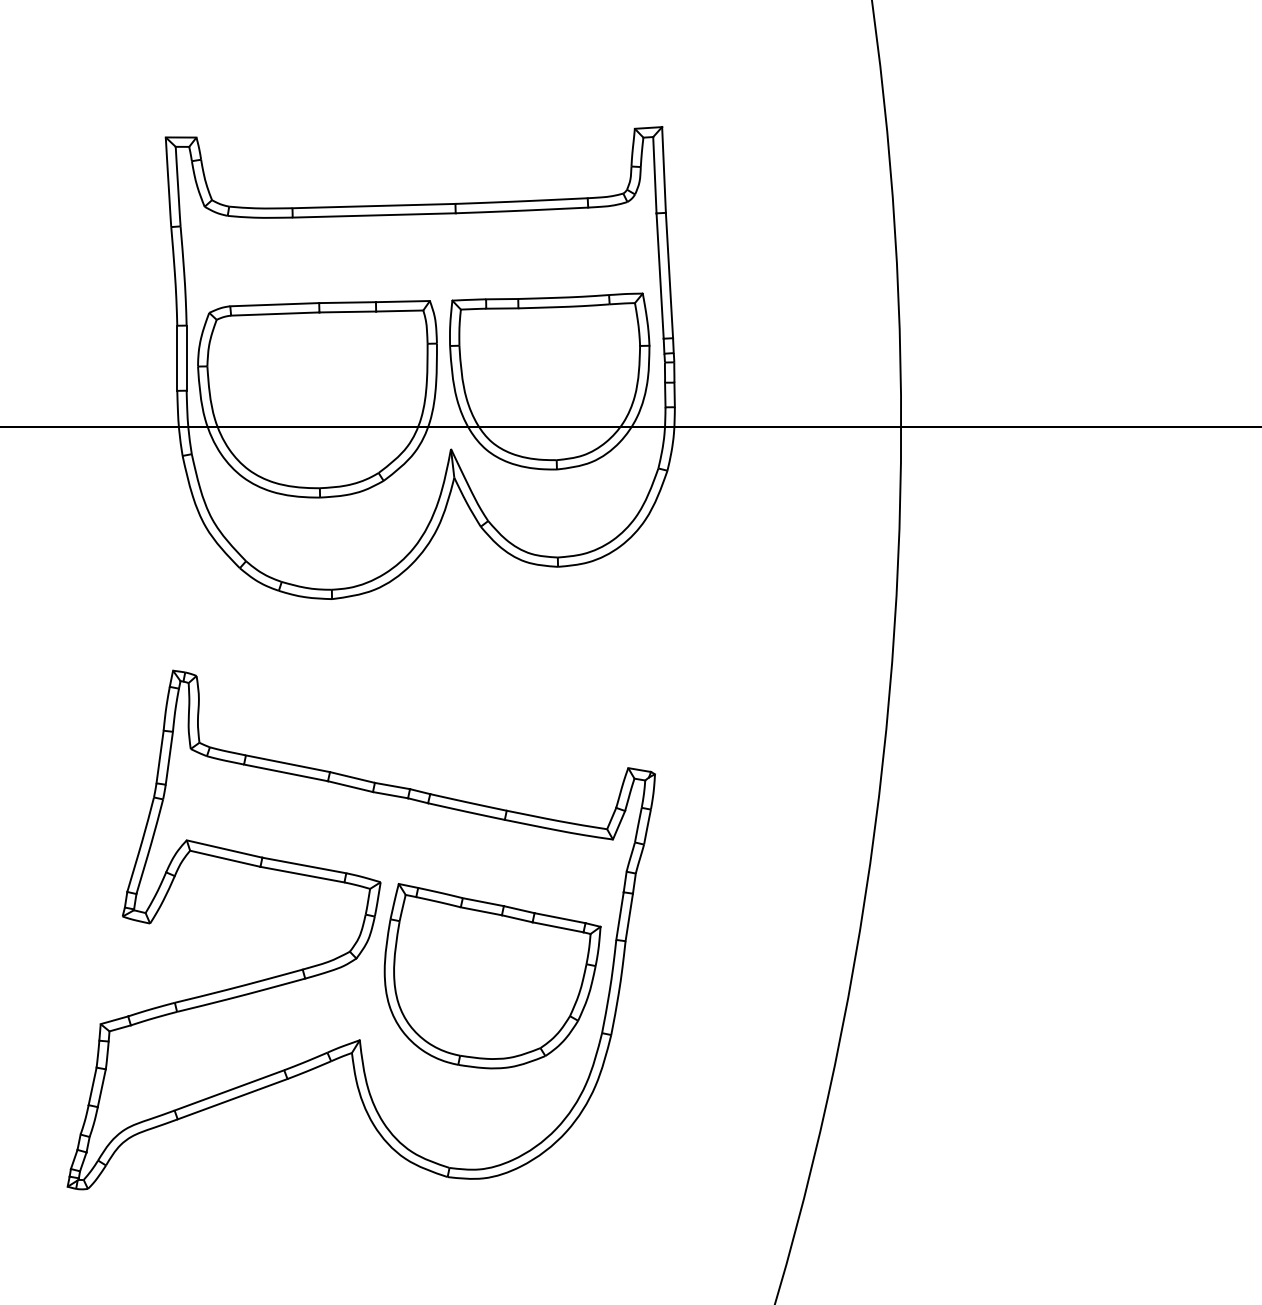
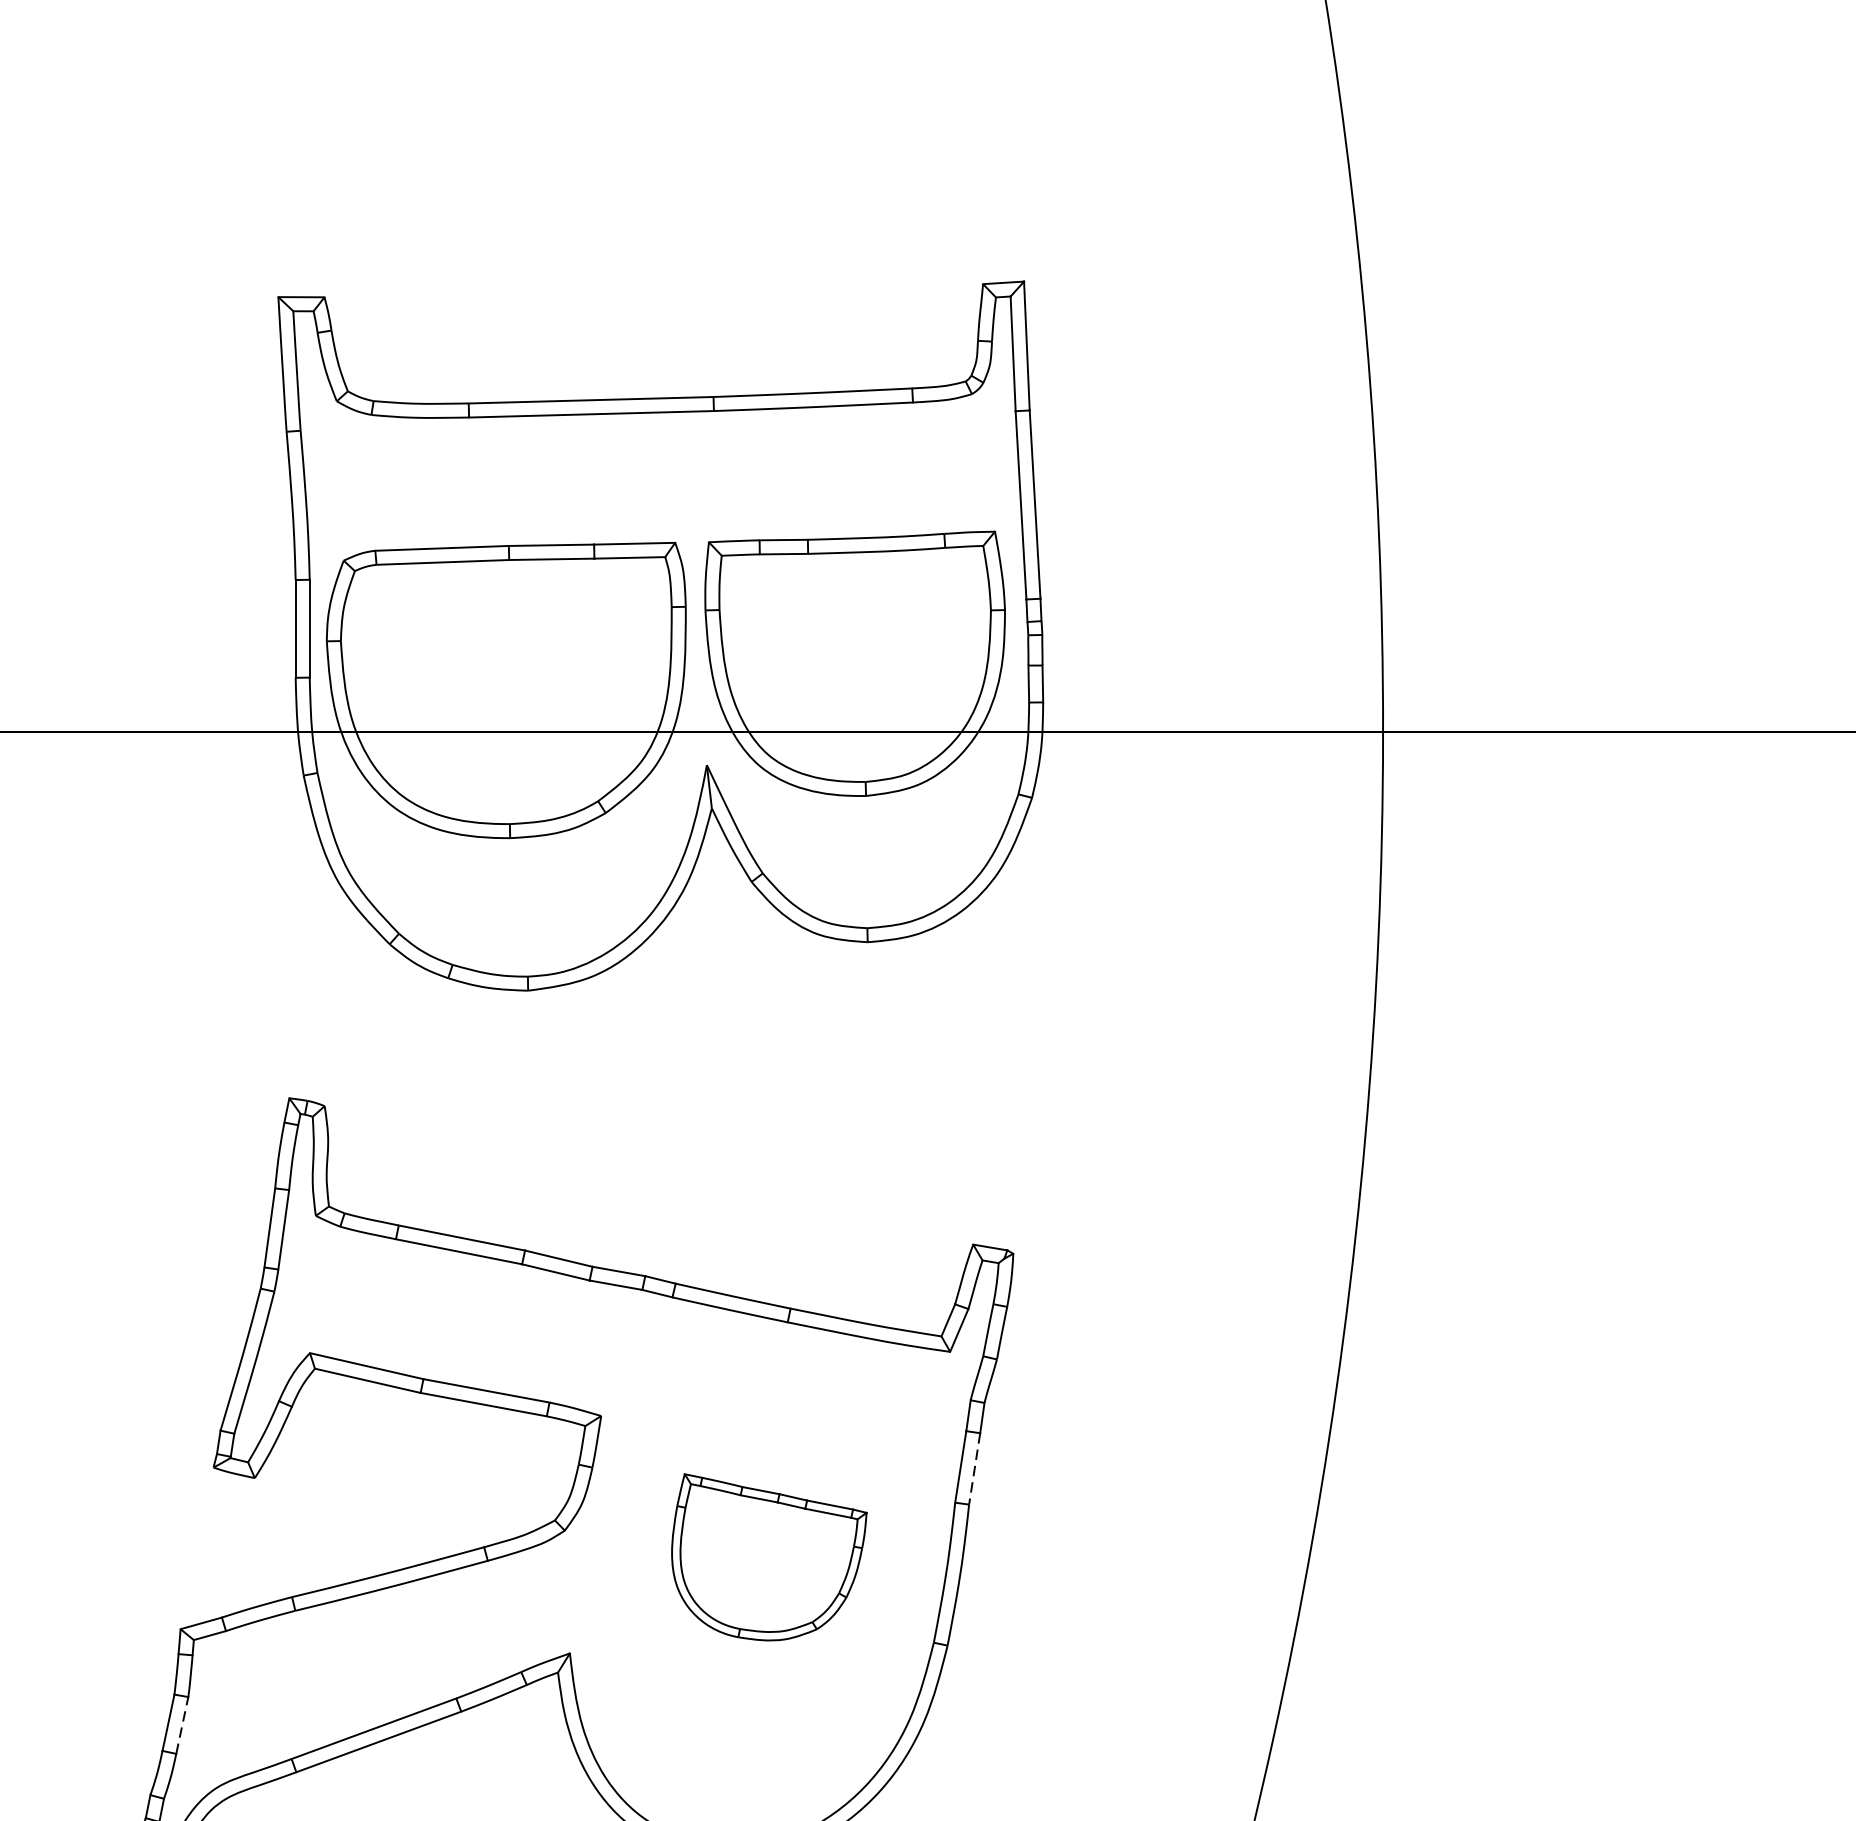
line: (629, 917) -> (975, 1468), solid -> dashed
part: (492, 976) -> (769, 1557), size x0.6
line: (101, 1087) -> (181, 1724), solid -> dashed

